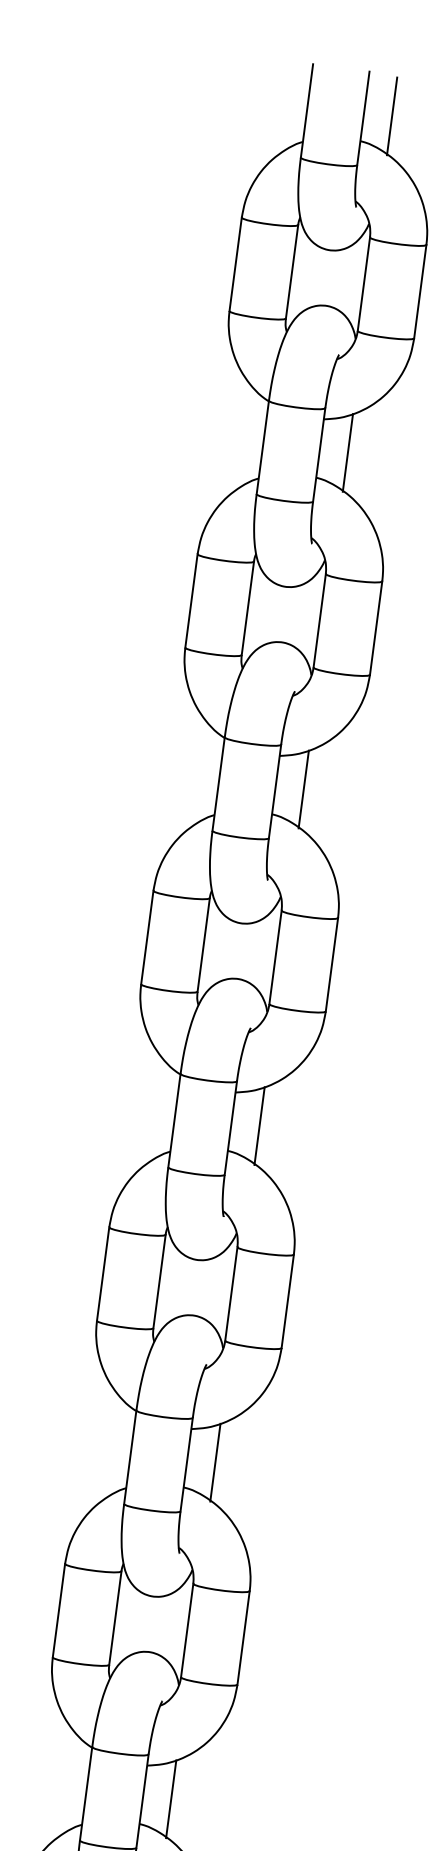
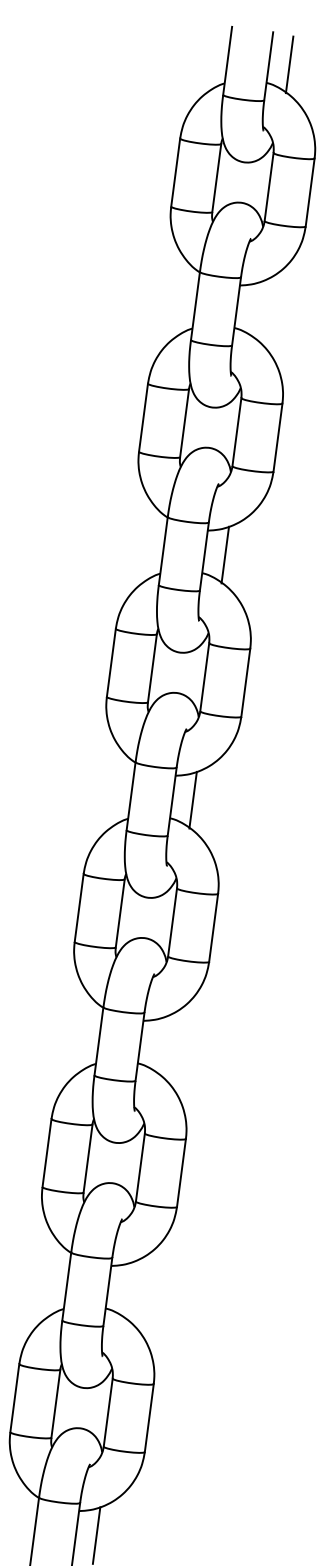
line: (347, 452) -> (257, 309), removed
line: (214, 1462) -> (160, 1045), removed
line: (170, 1799) -> (128, 1290), removed

